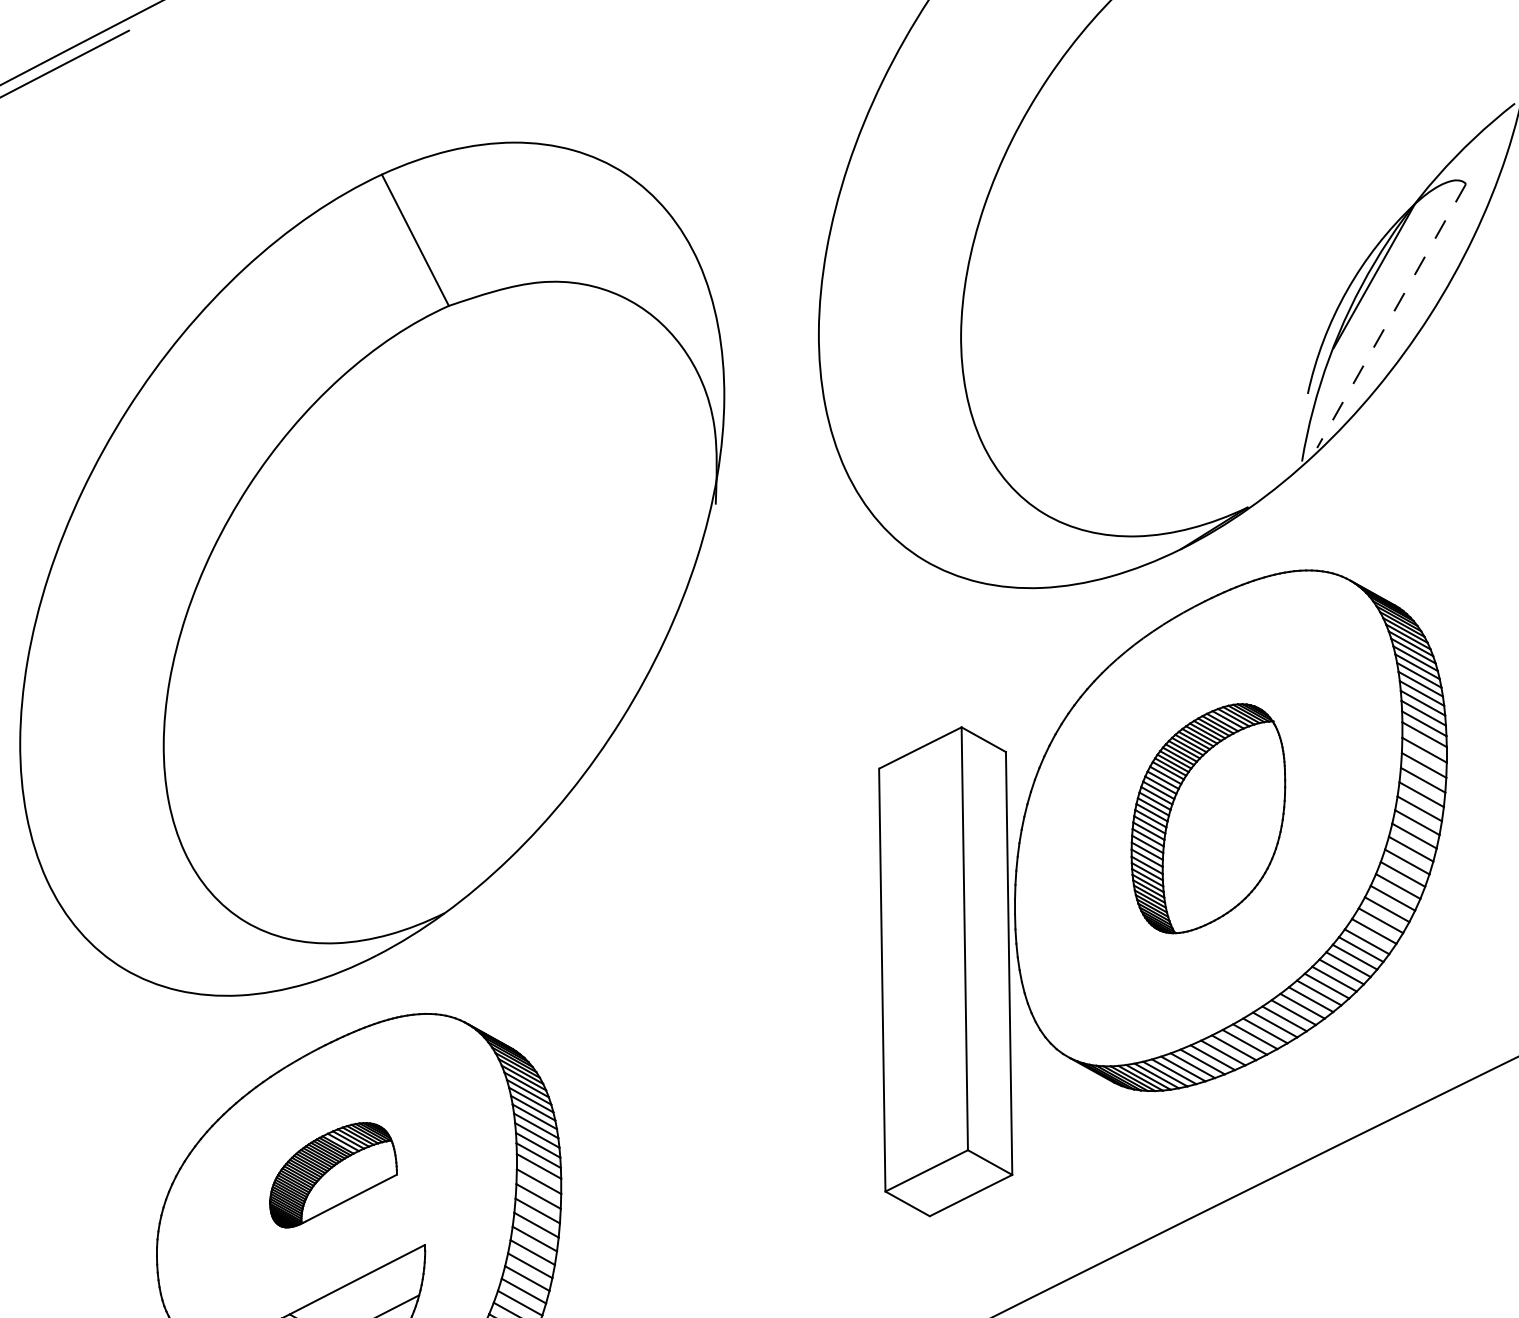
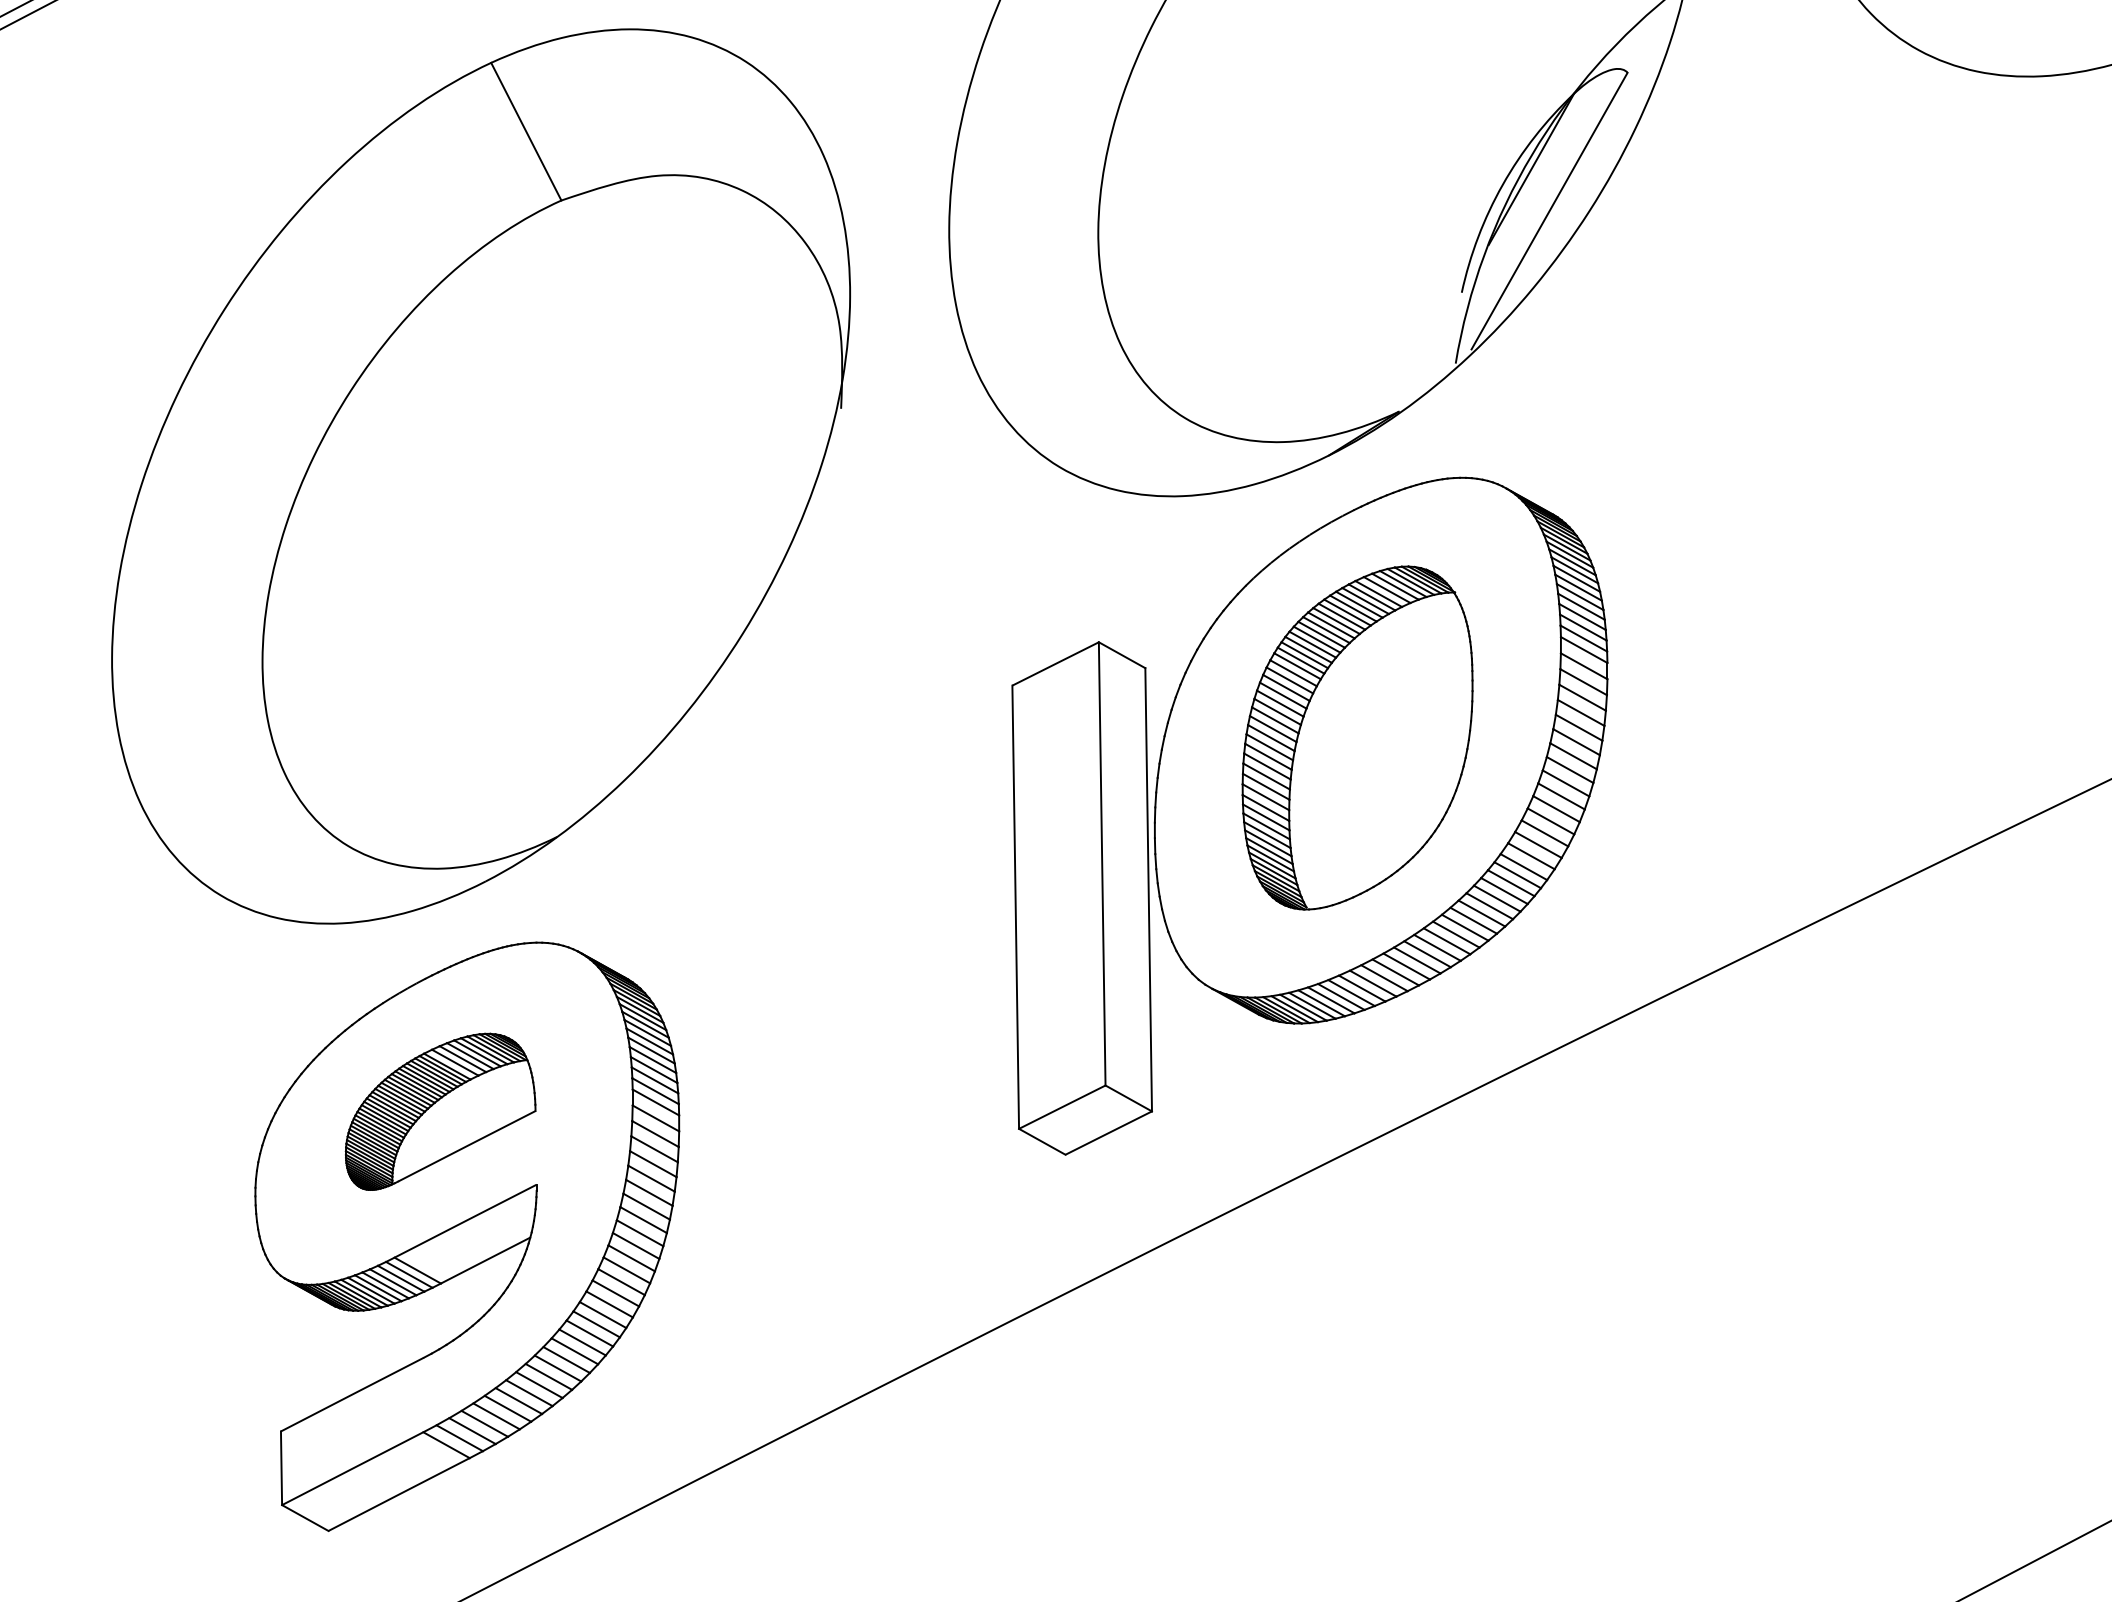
line: (1391, 316) -> (1549, 211), dashed -> solid
part: (1208, 818) -> (1357, 737), size x1.43
part: (333, 1174) -> (440, 1111), size x1.43

